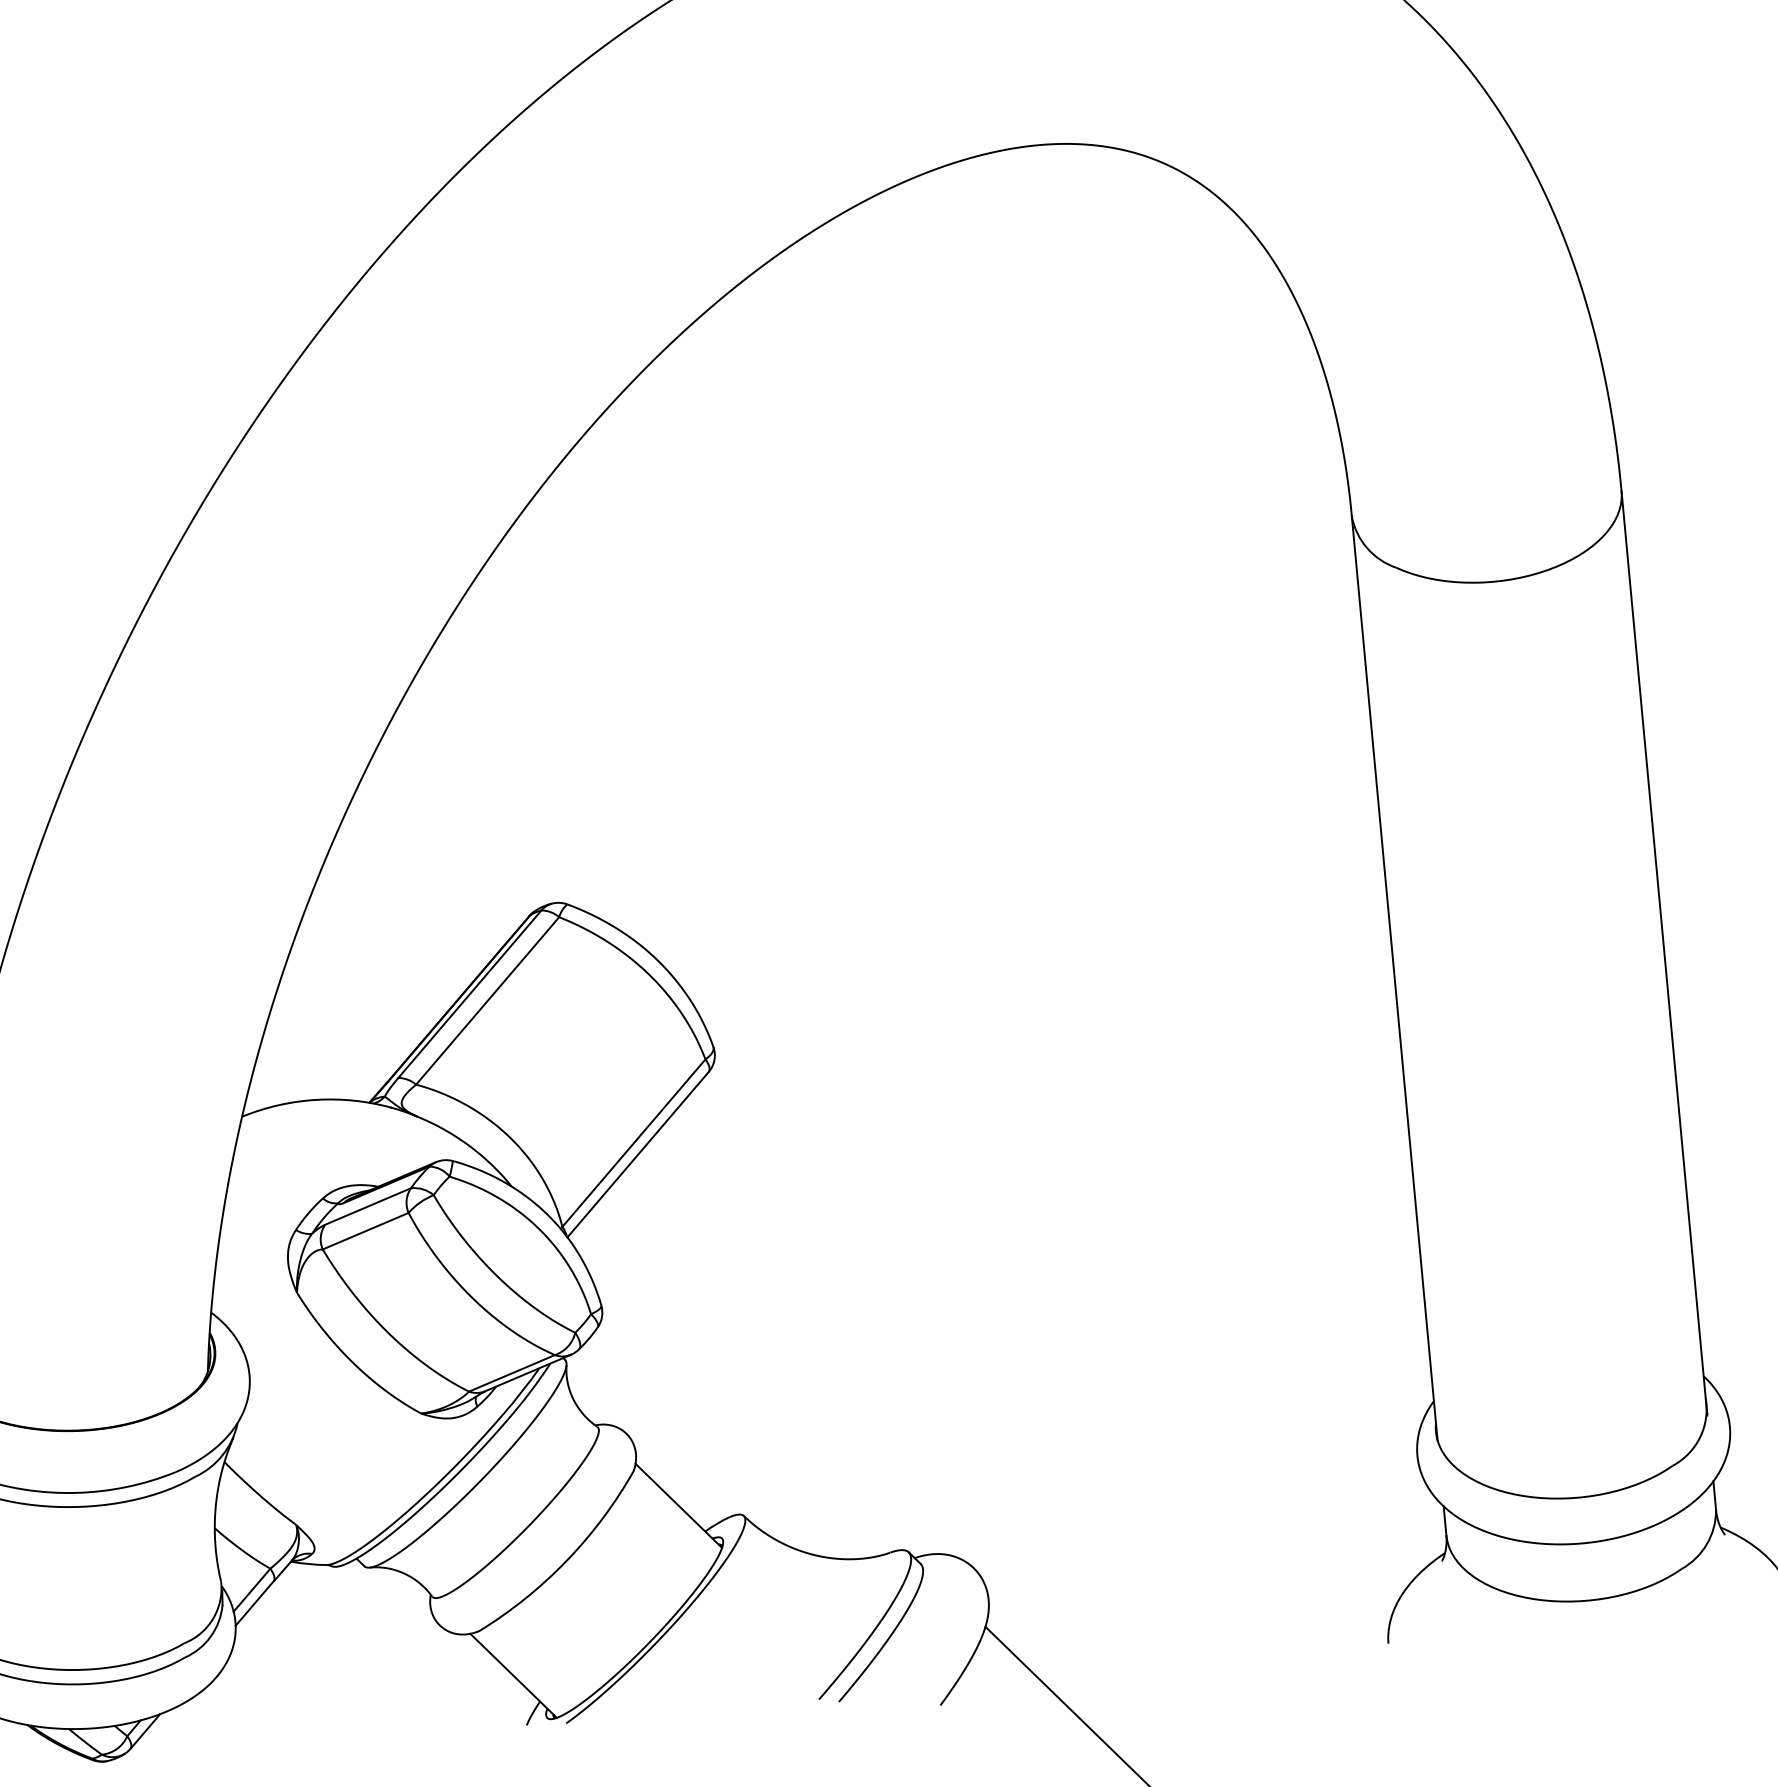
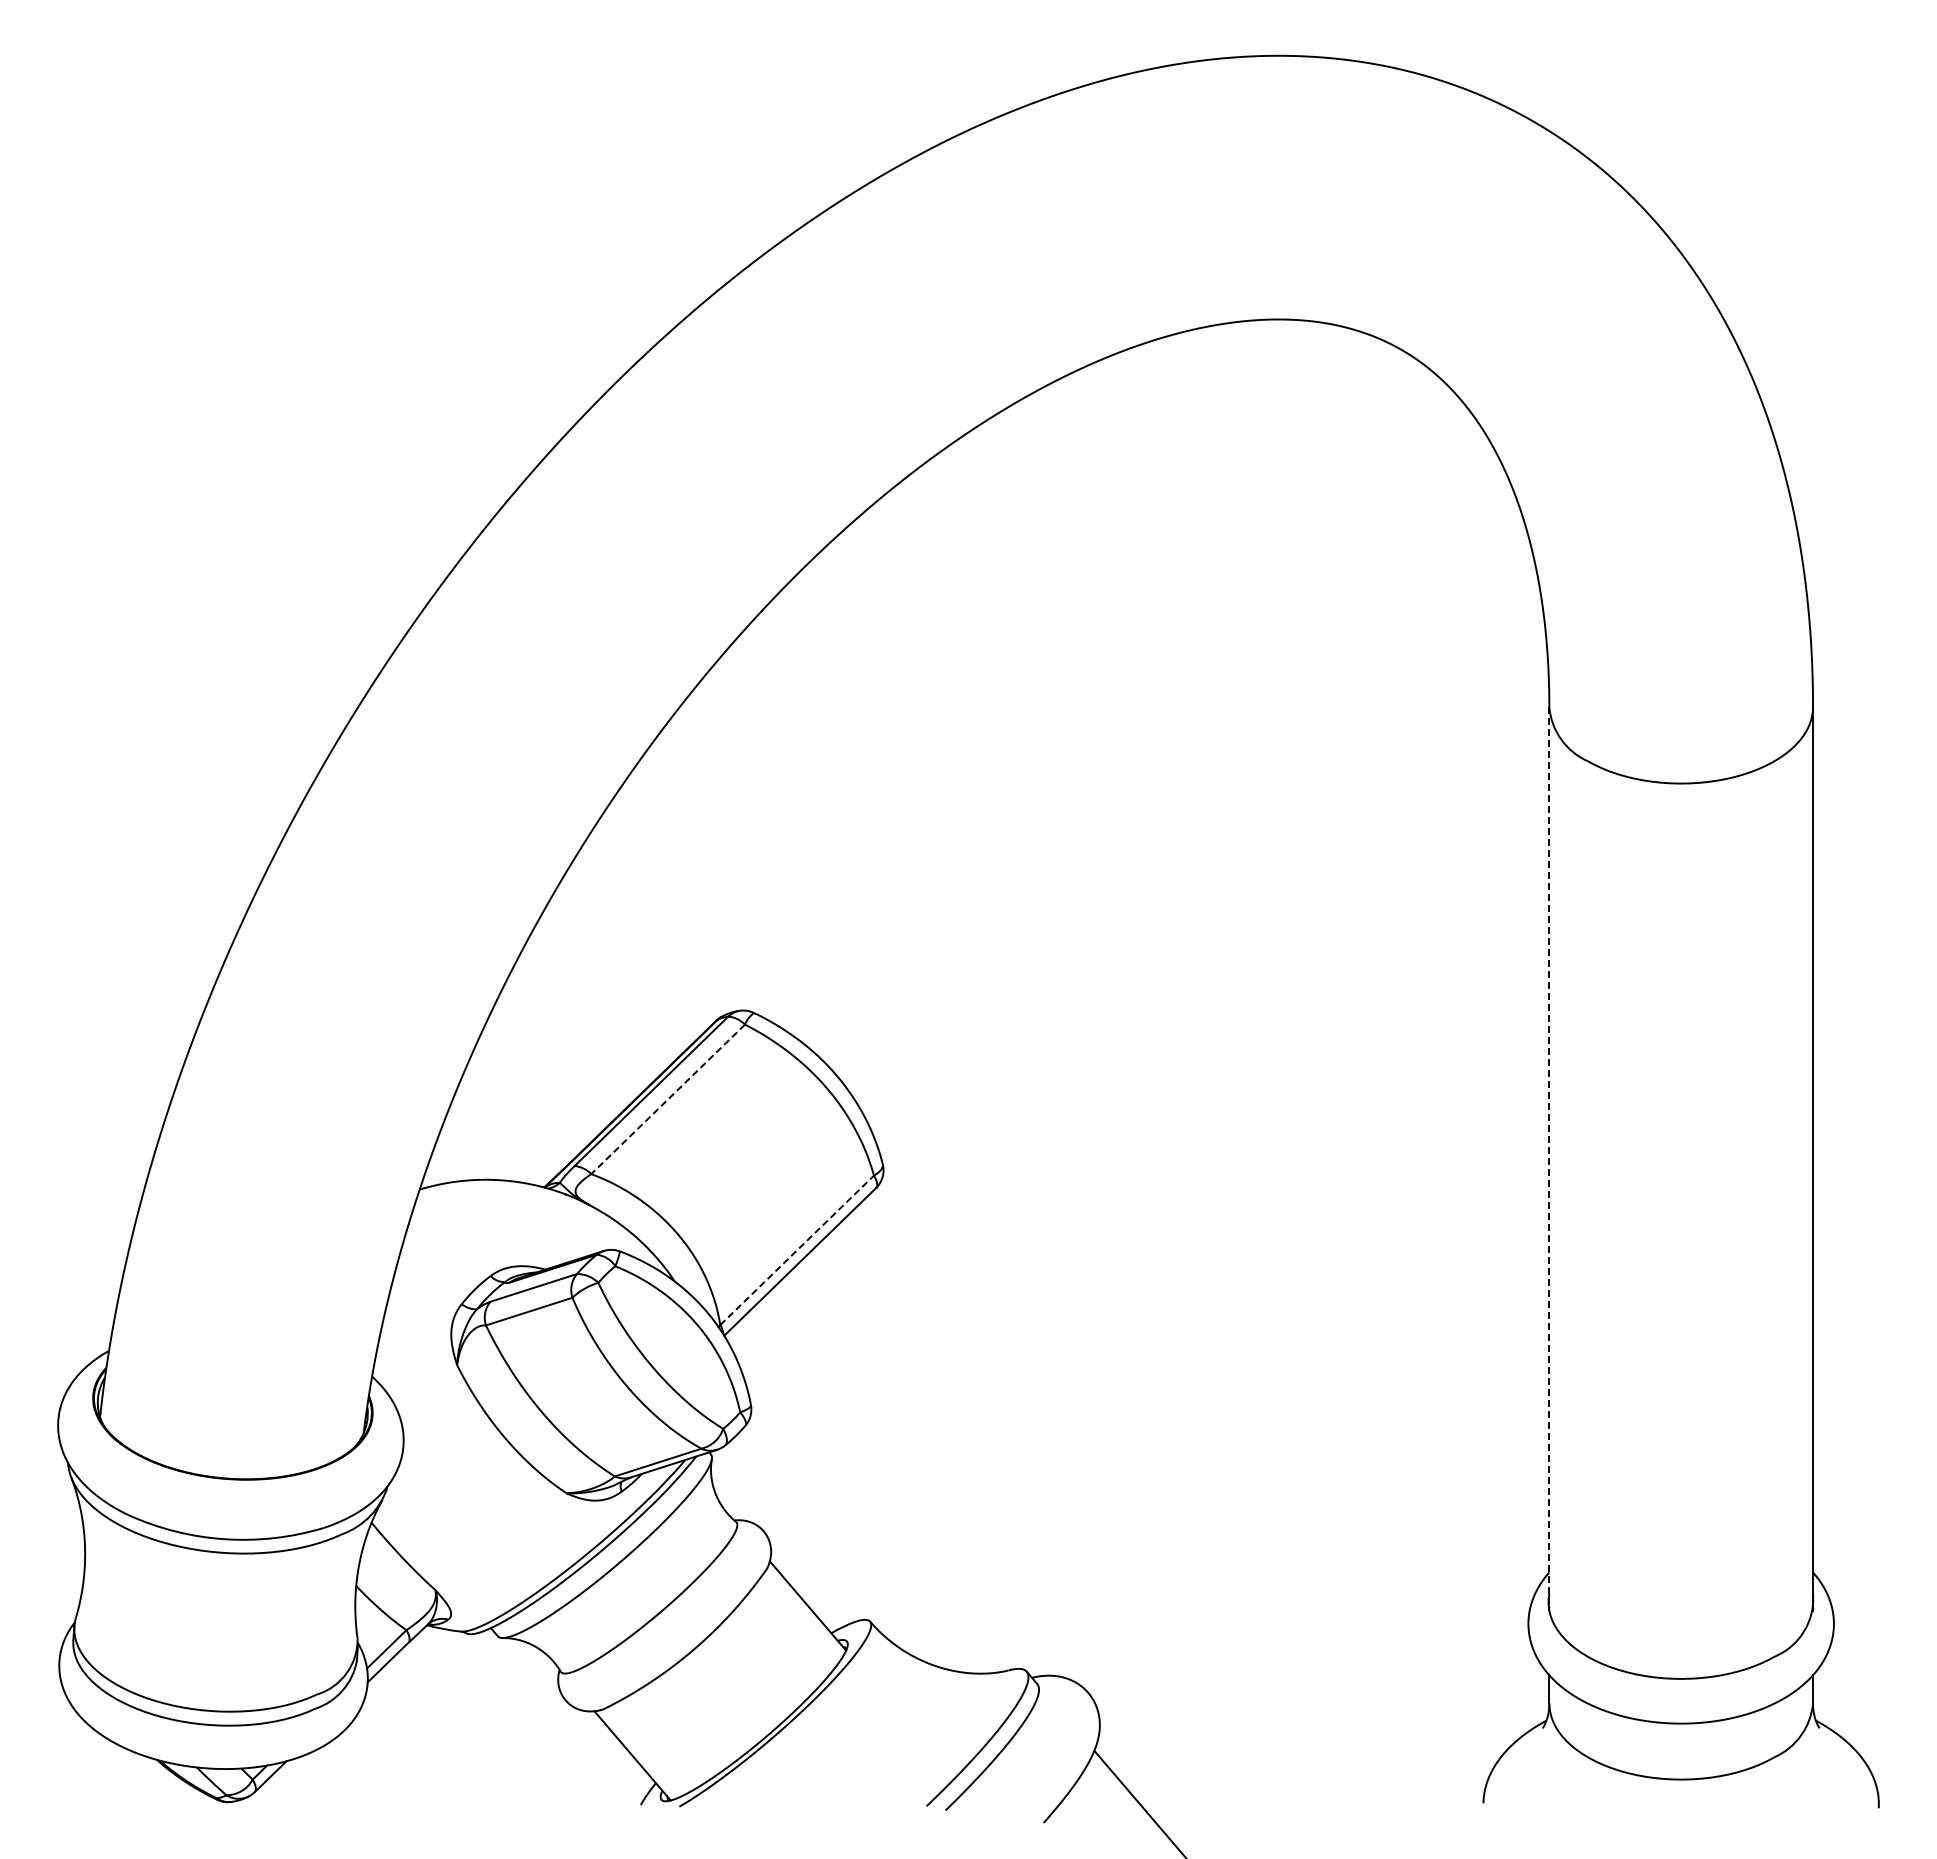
line: (1394, 978) -> (1549, 1159), solid -> dashed
line: (487, 1001) -> (667, 1099), solid -> dashed
line: (634, 1142) -> (797, 1249), solid -> dashed

